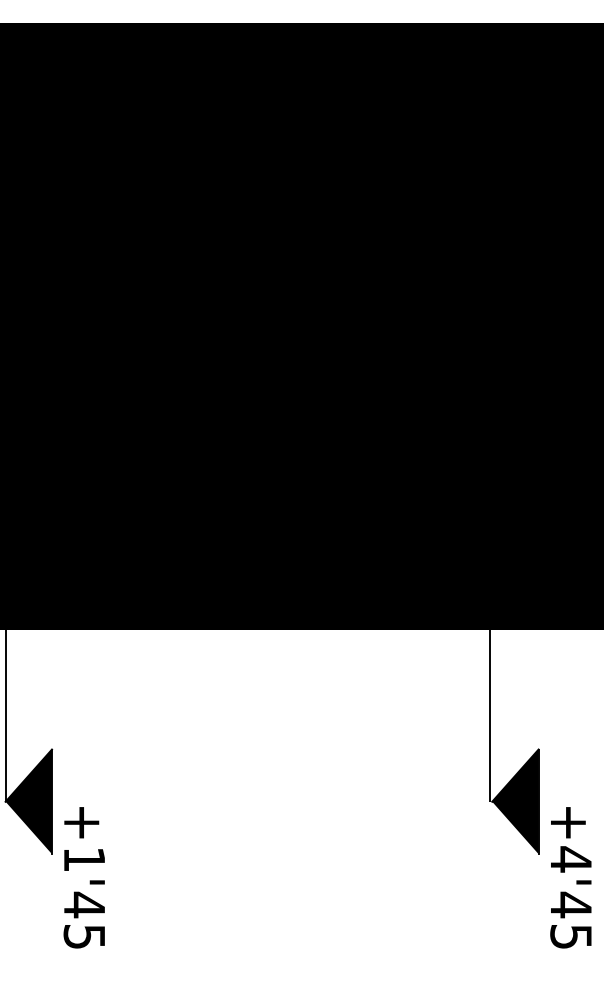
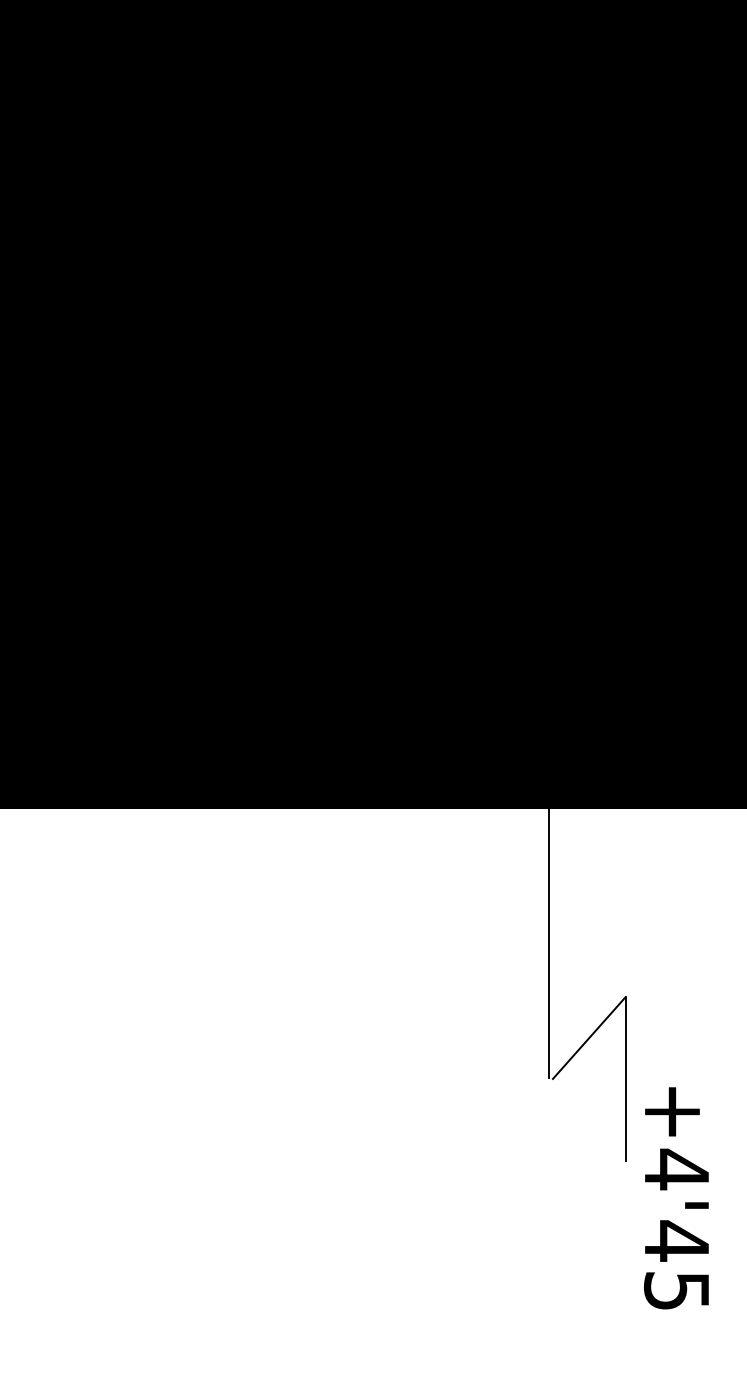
fill: (515, 801) -> (589, 1078), removed

